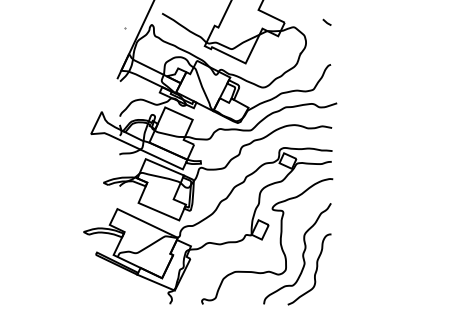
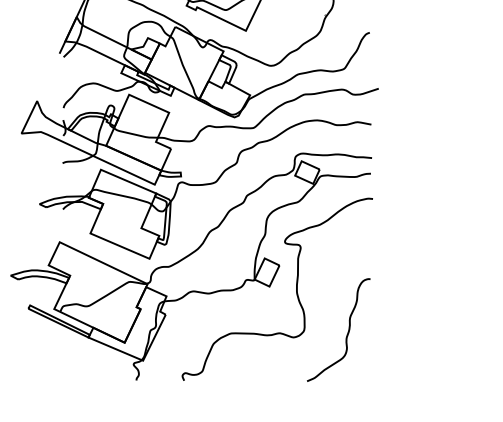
curve: (302, 253) -> (328, 306), removed

